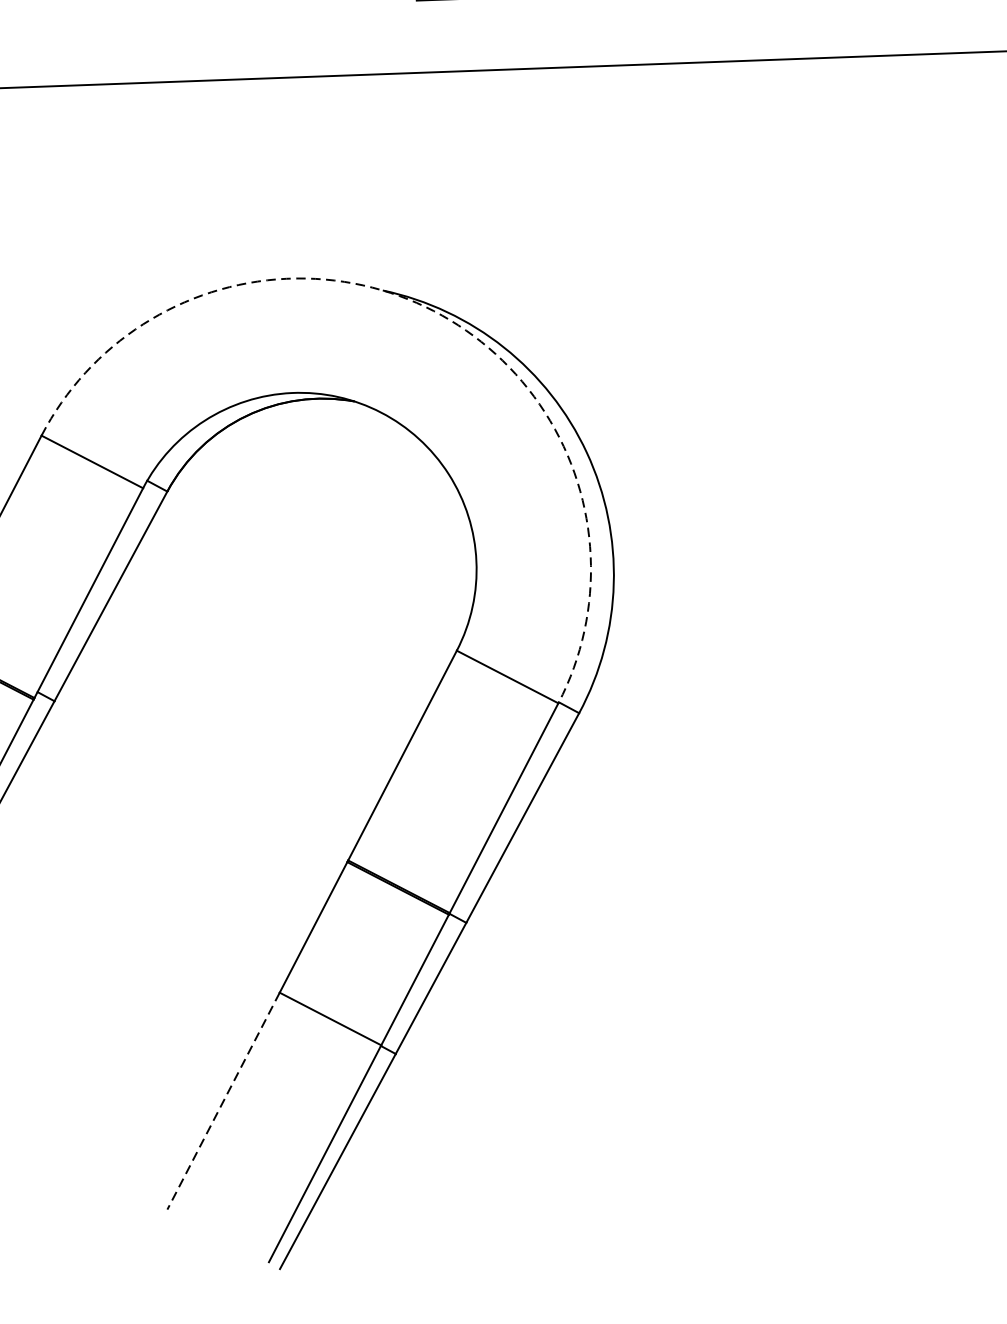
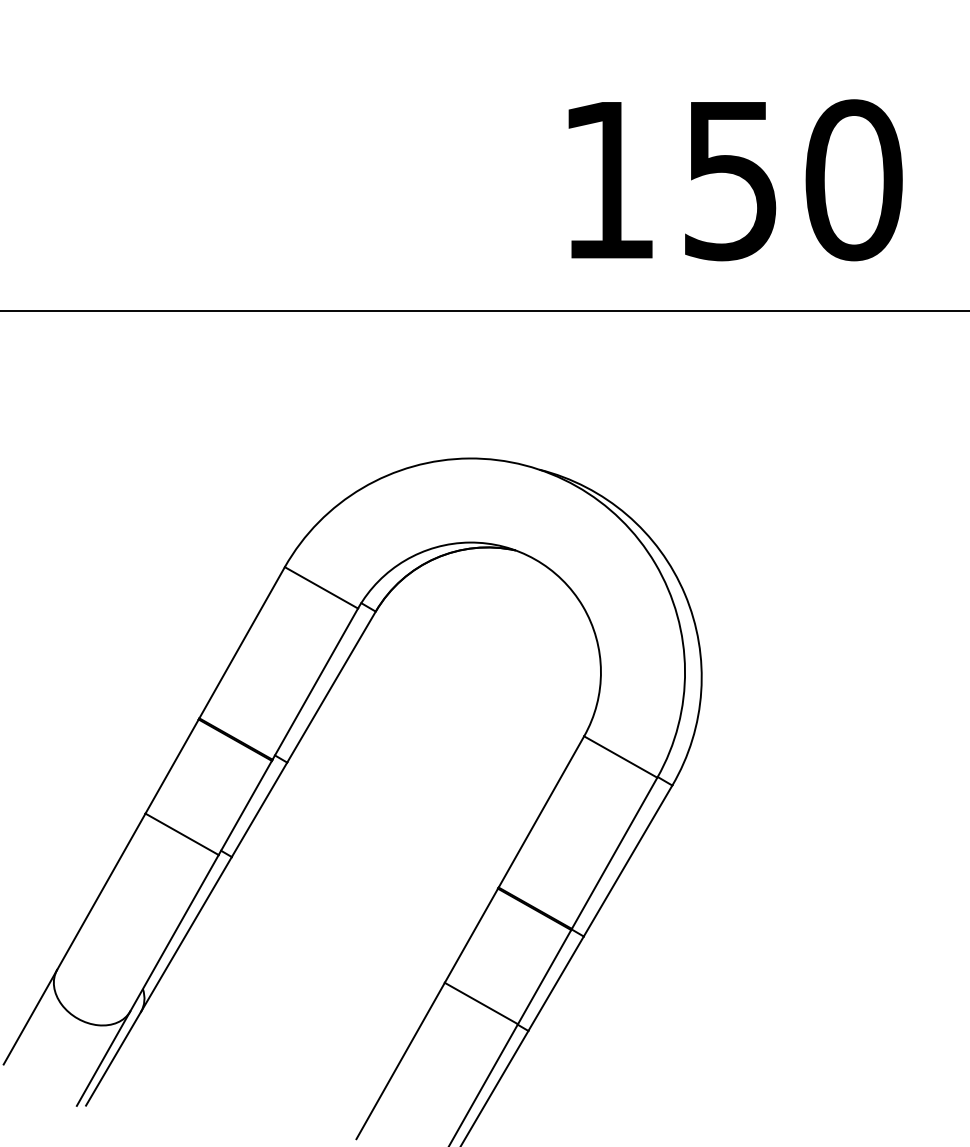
arc: (433, 311) -> (576, 486), dashed -> solid
line: (223, 1101) -> (400, 1061), dashed -> solid

